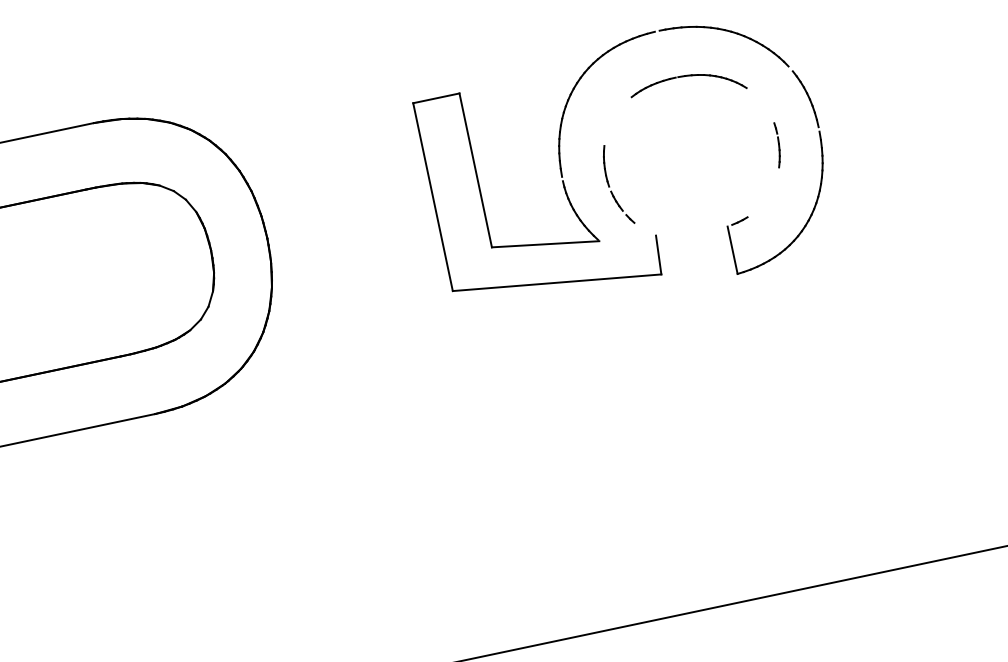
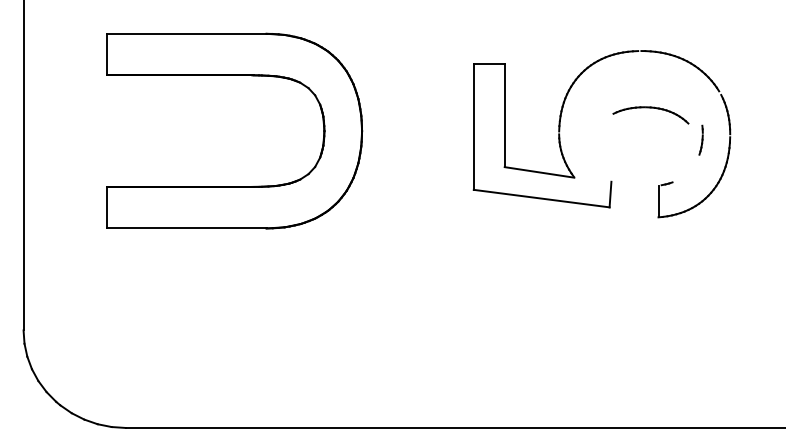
part: (685, 77) -> (650, 108), moved
part: (617, 184) -> (593, 143), removed

